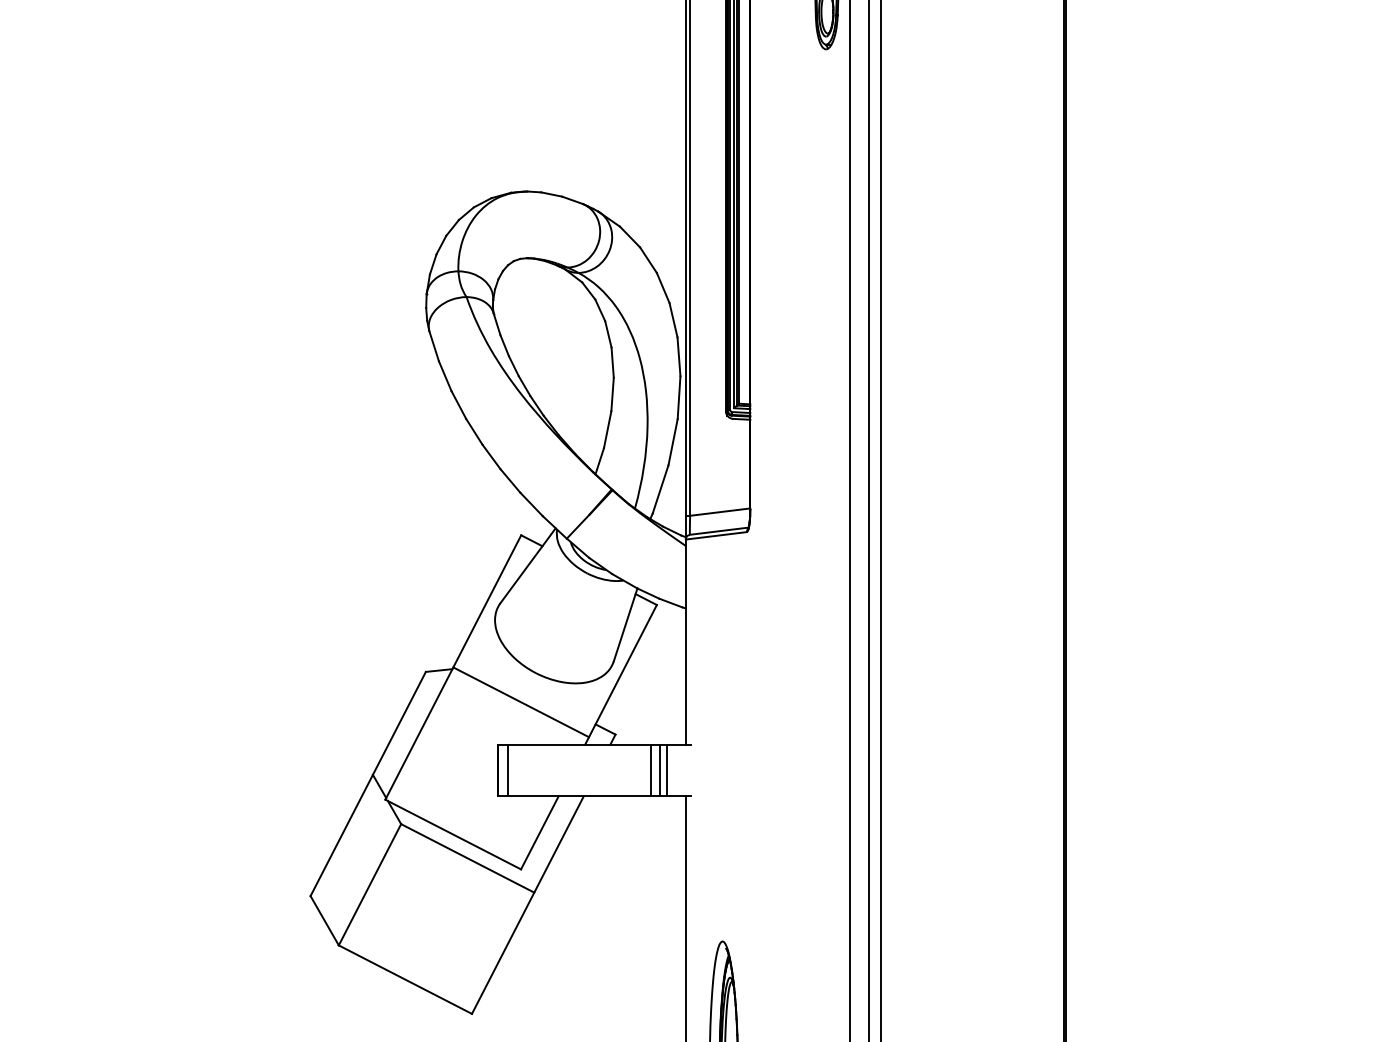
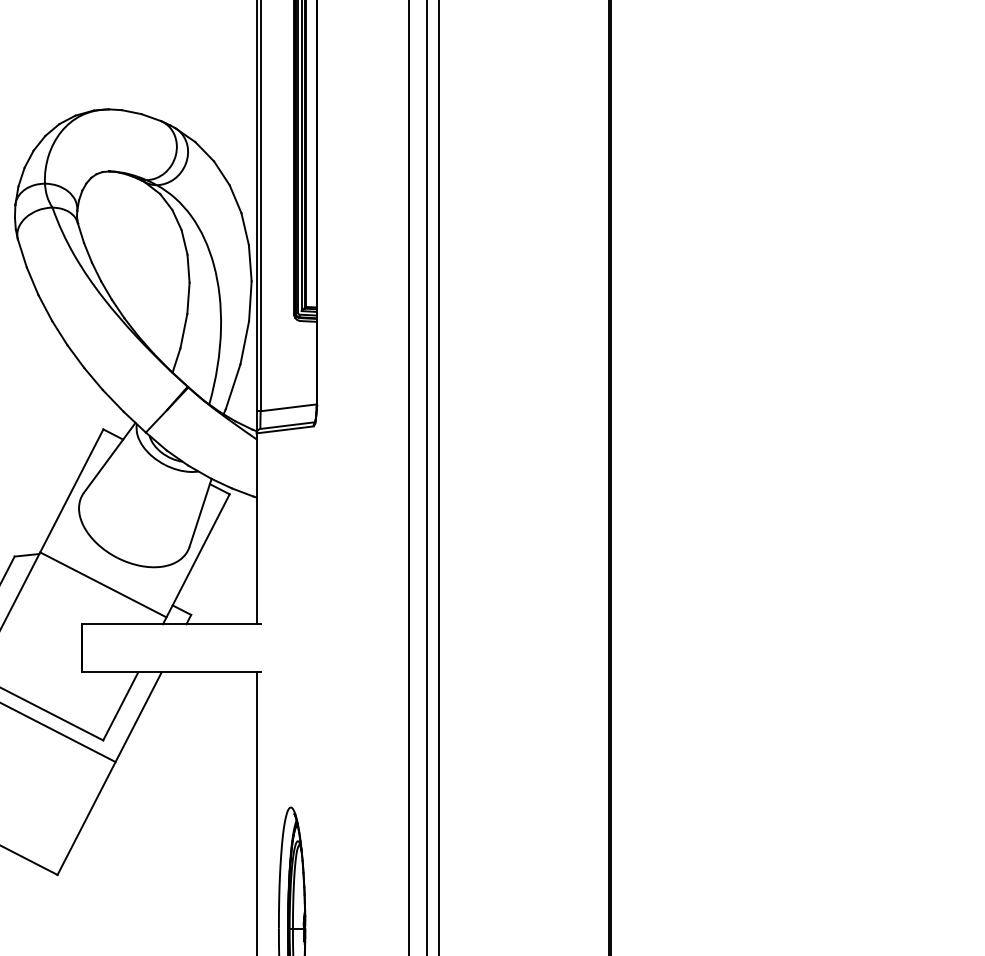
line: (507, 770) -> (90, 648), removed
line: (650, 770) -> (223, 648), removed
line: (660, 770) -> (233, 648), removed
line: (666, 770) -> (238, 648), removed

